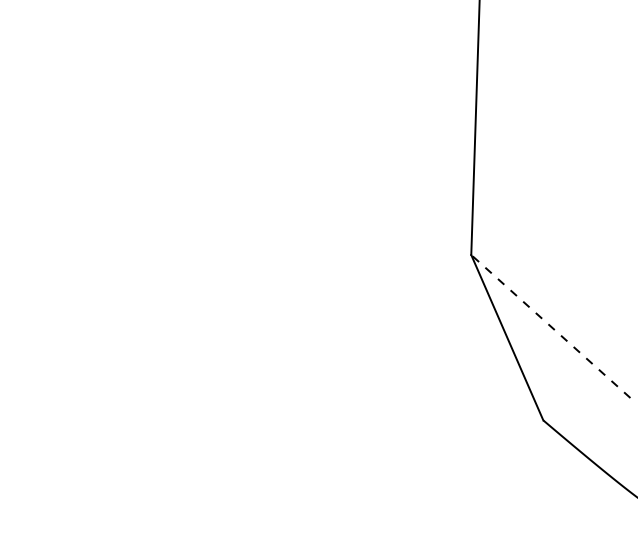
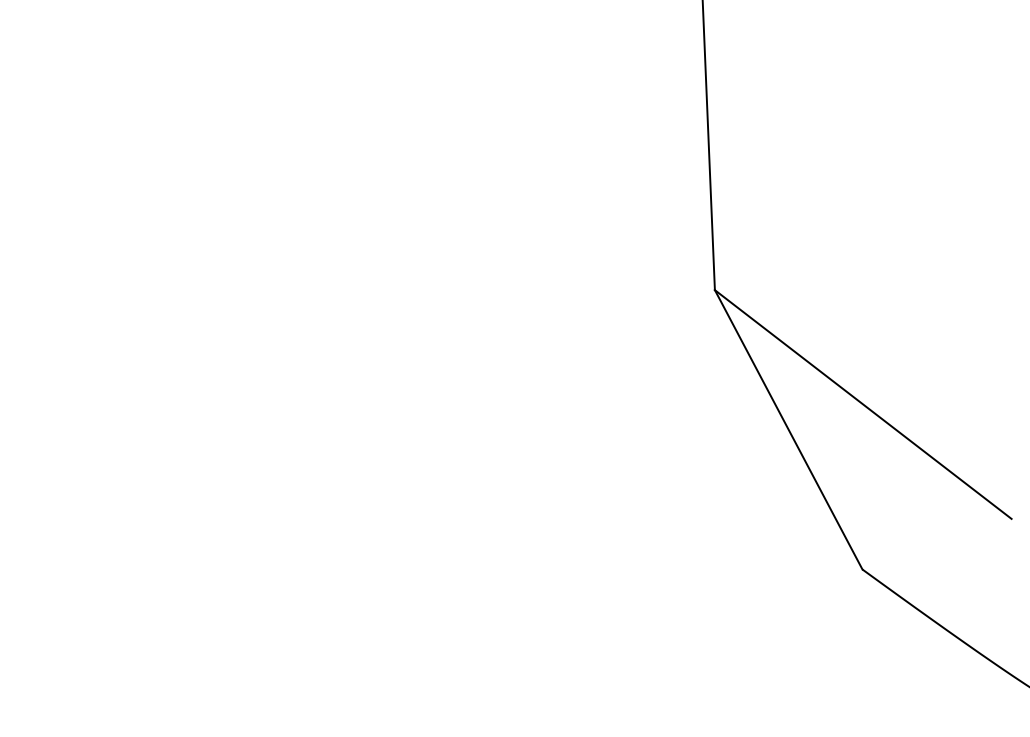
line: (550, 326) -> (862, 404), dashed -> solid

